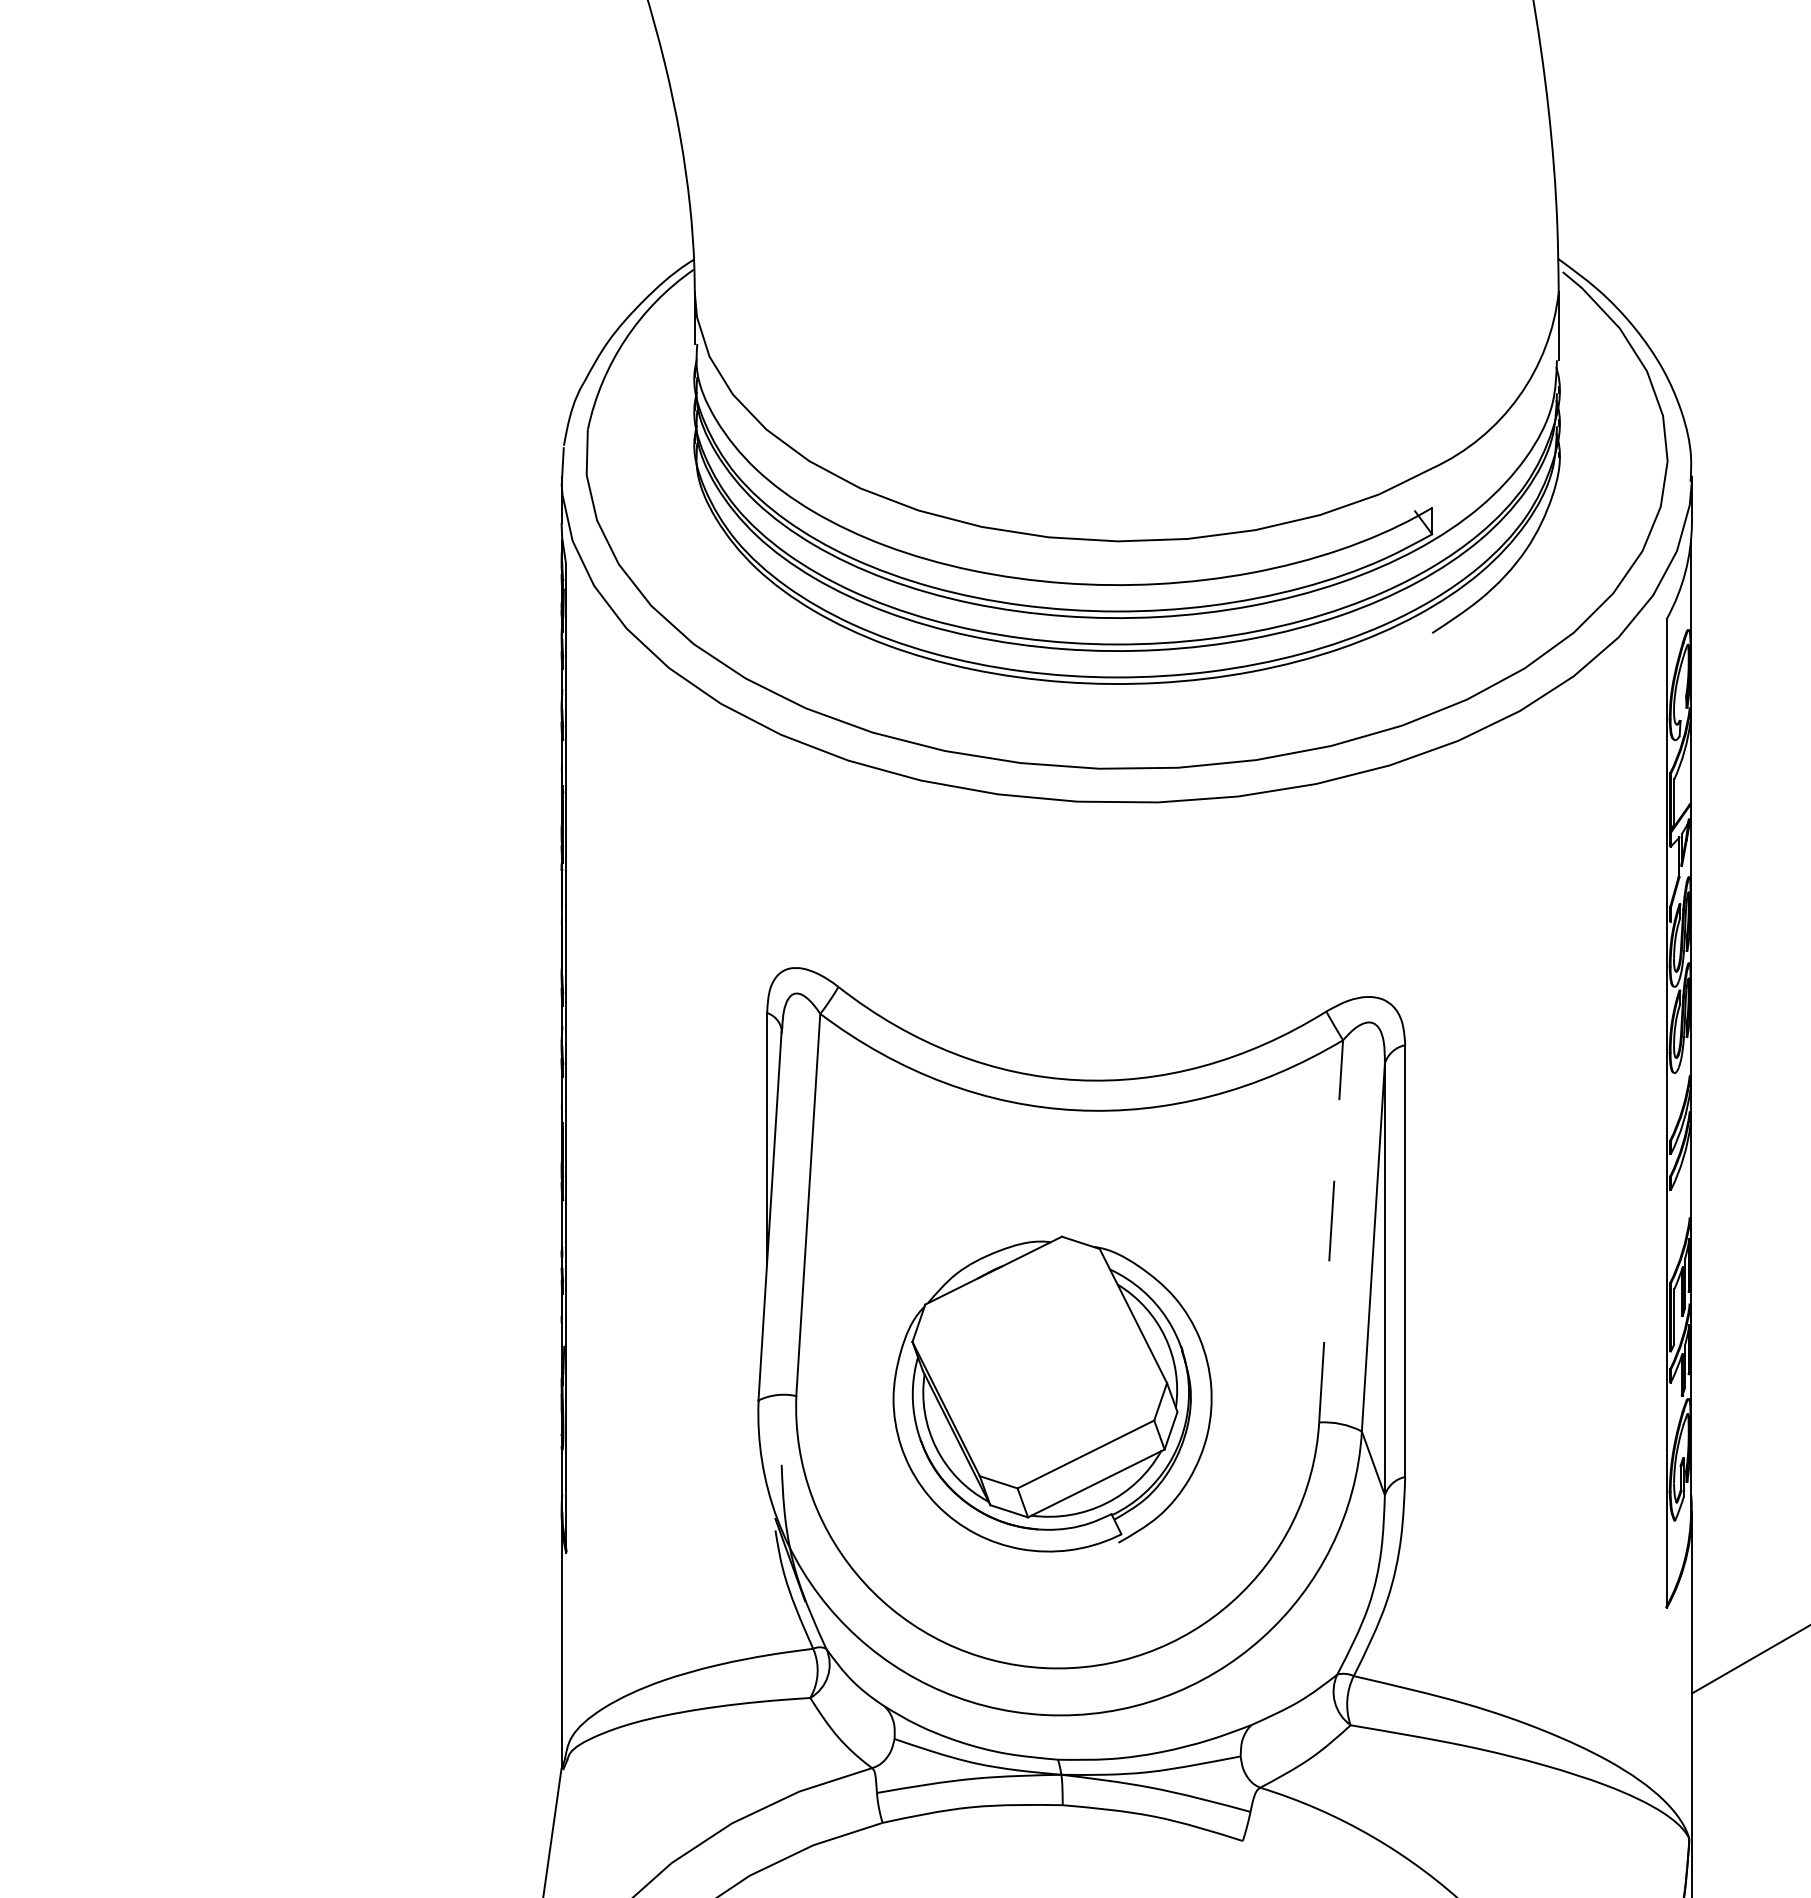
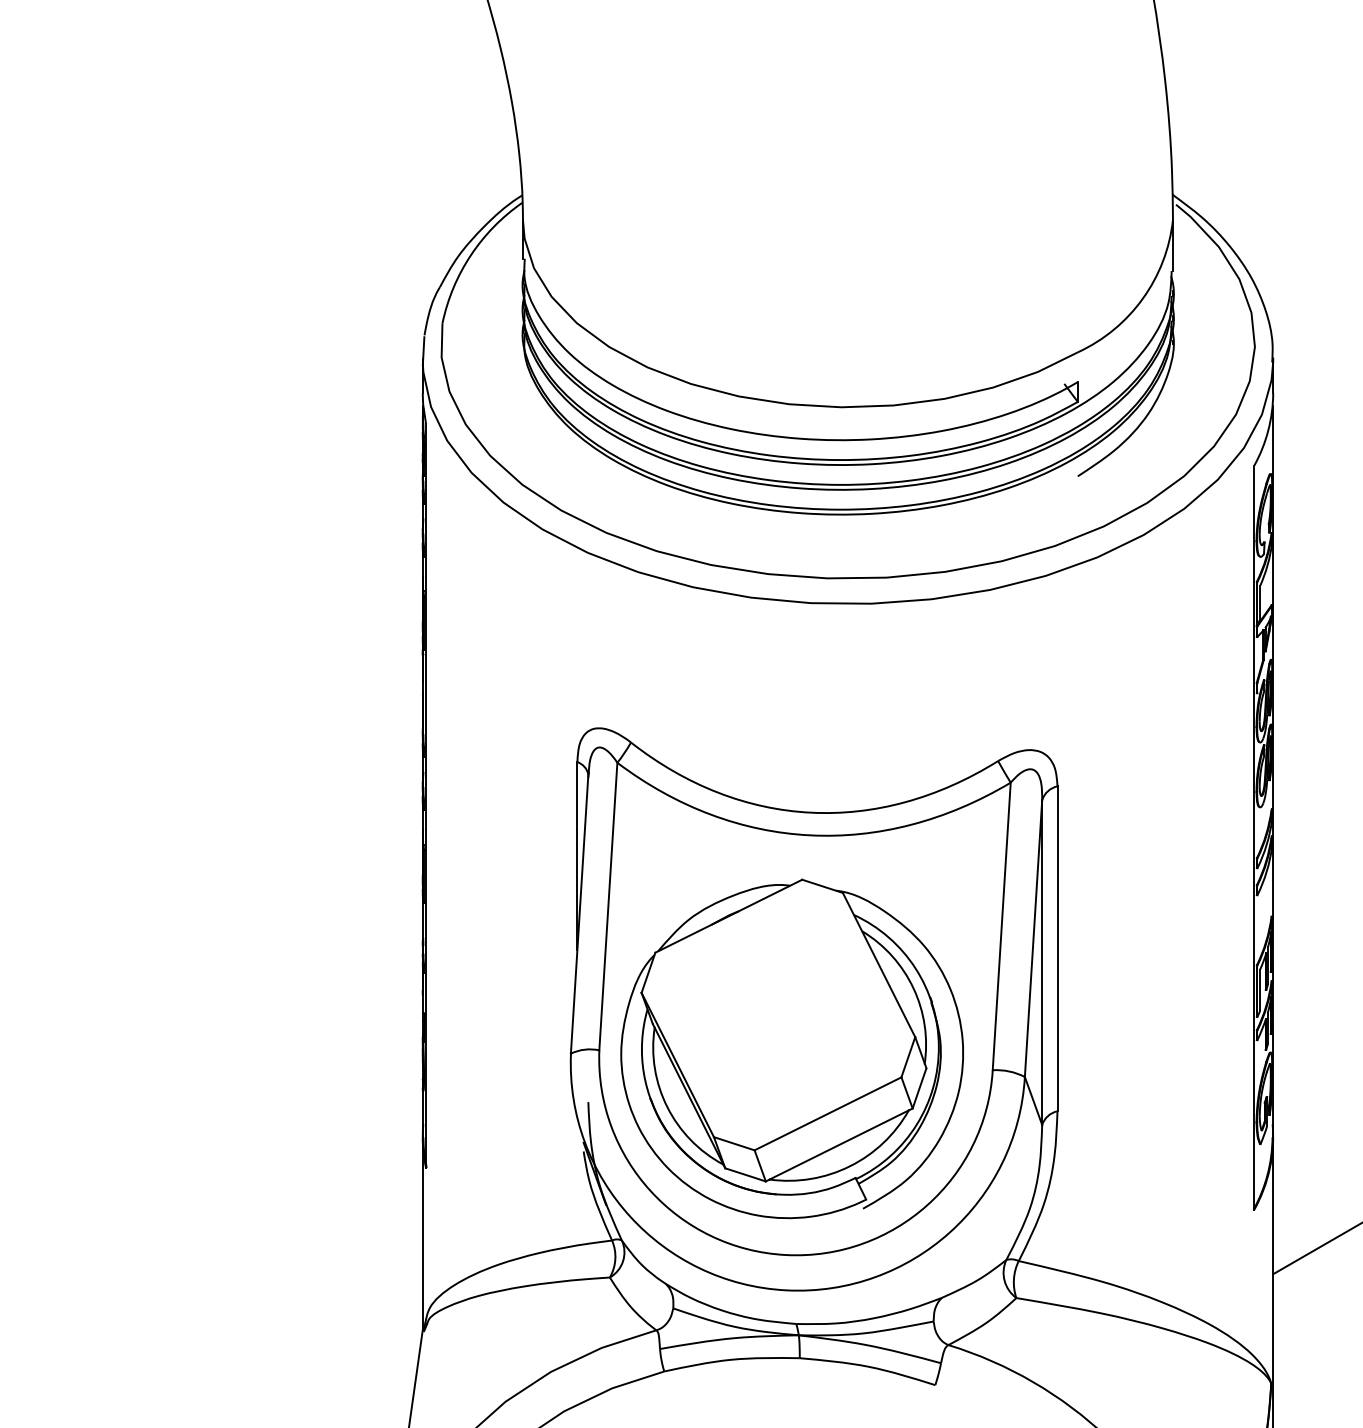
line: (1331, 1230) -> (1002, 925), dashed -> solid
part: (1052, 1393) -> (792, 1048), size x1.43

